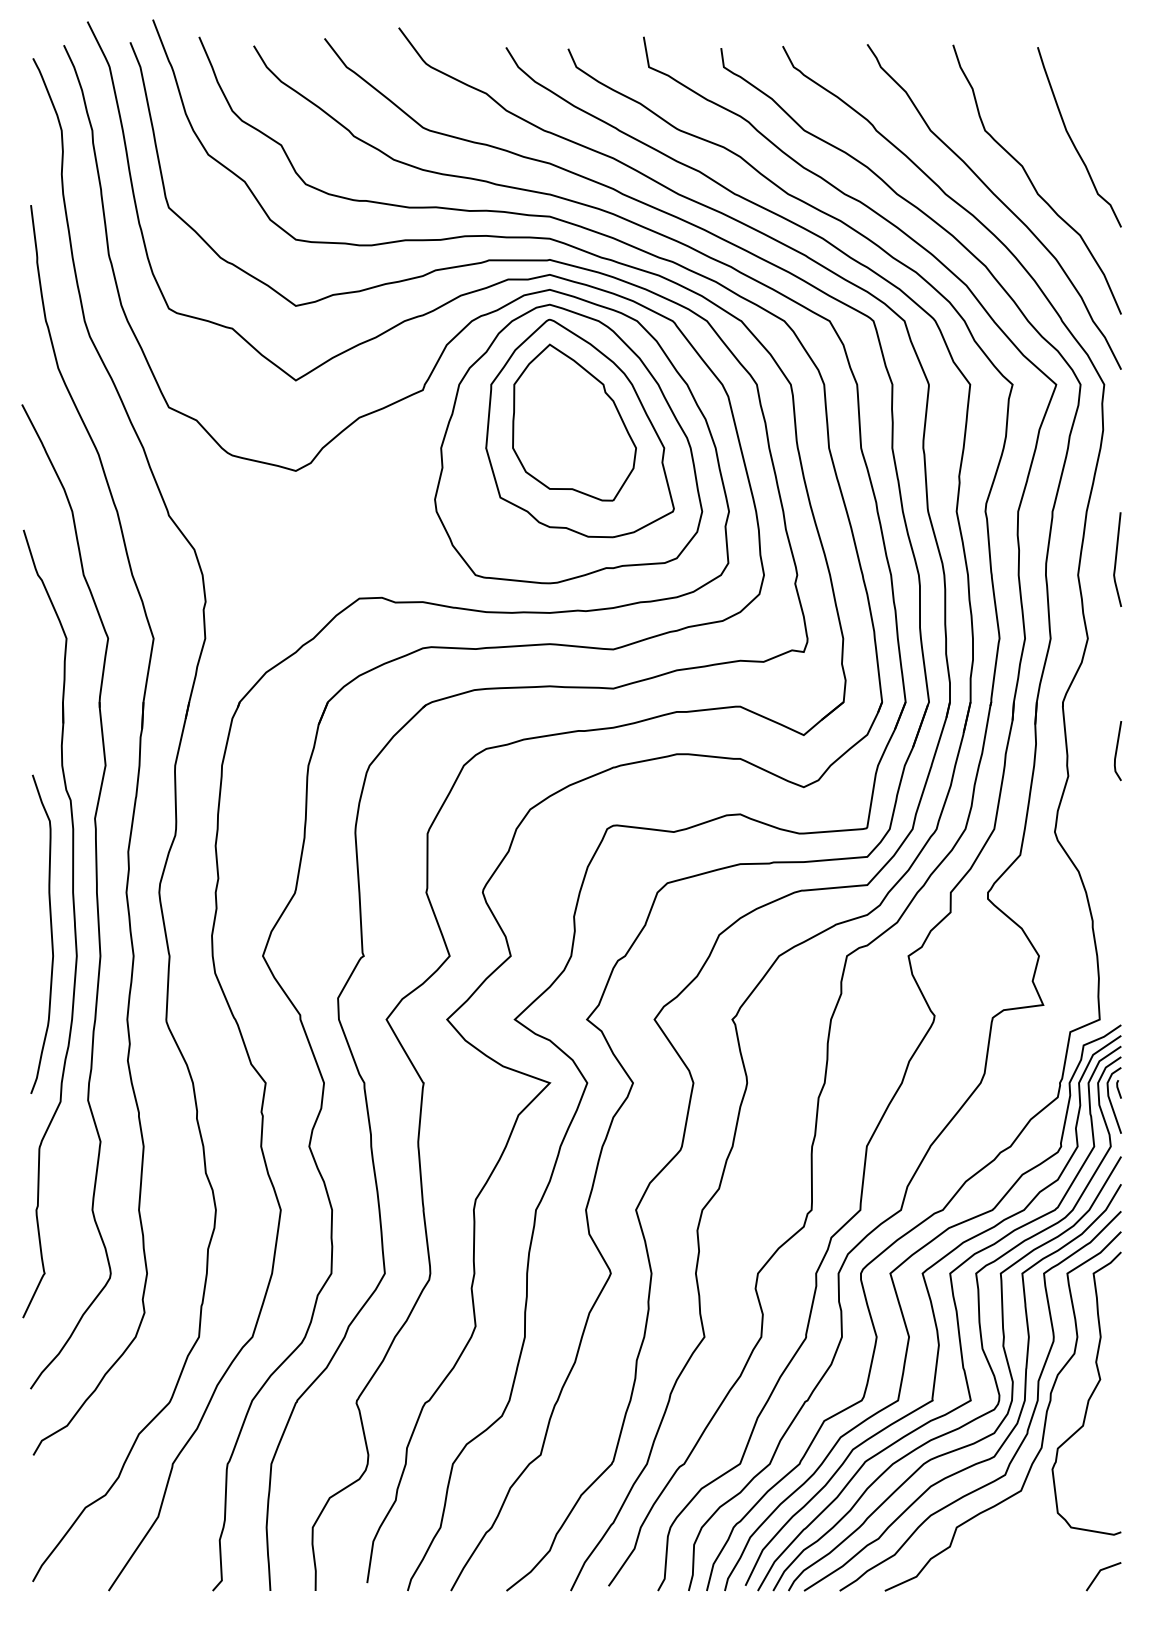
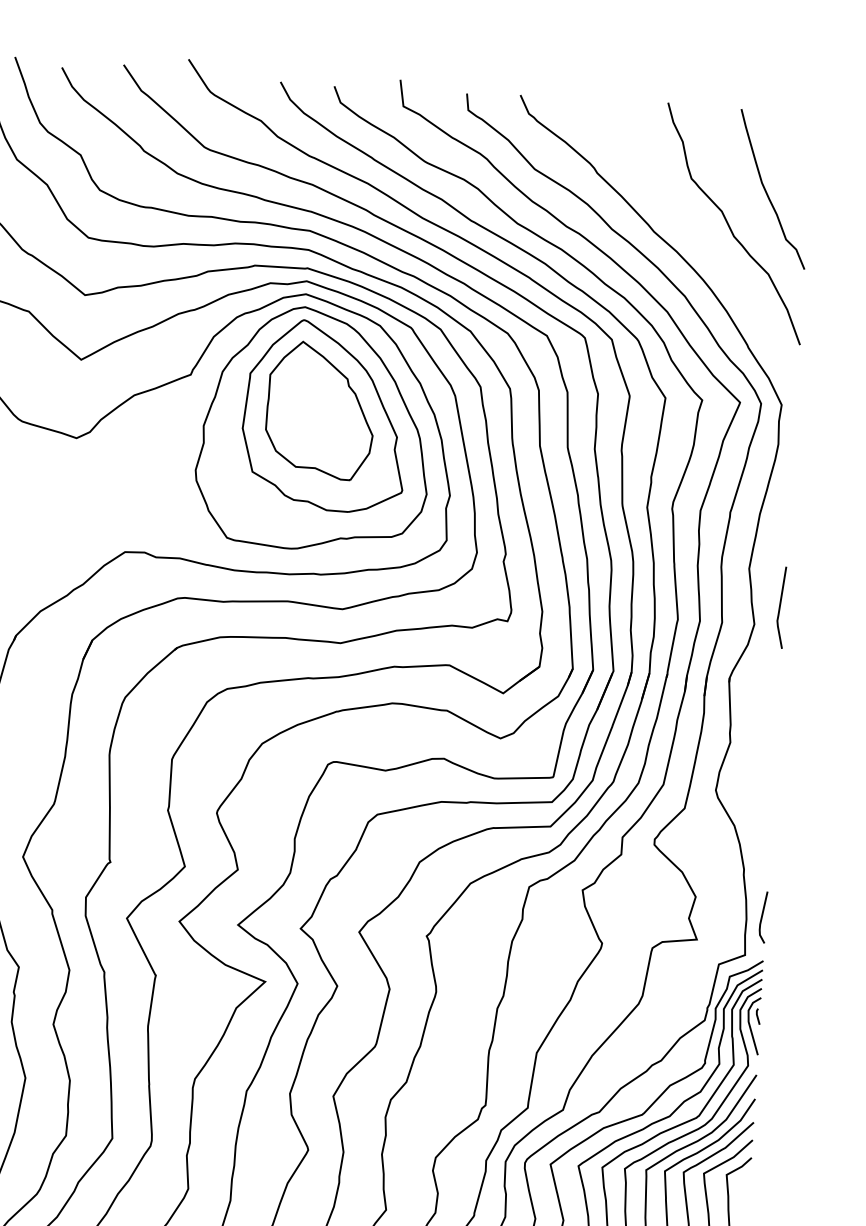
curve: (999, 200) -> (700, 240), removed
line: (1116, 559) -> (780, 607), moved
line: (1117, 751) -> (762, 917), moved

